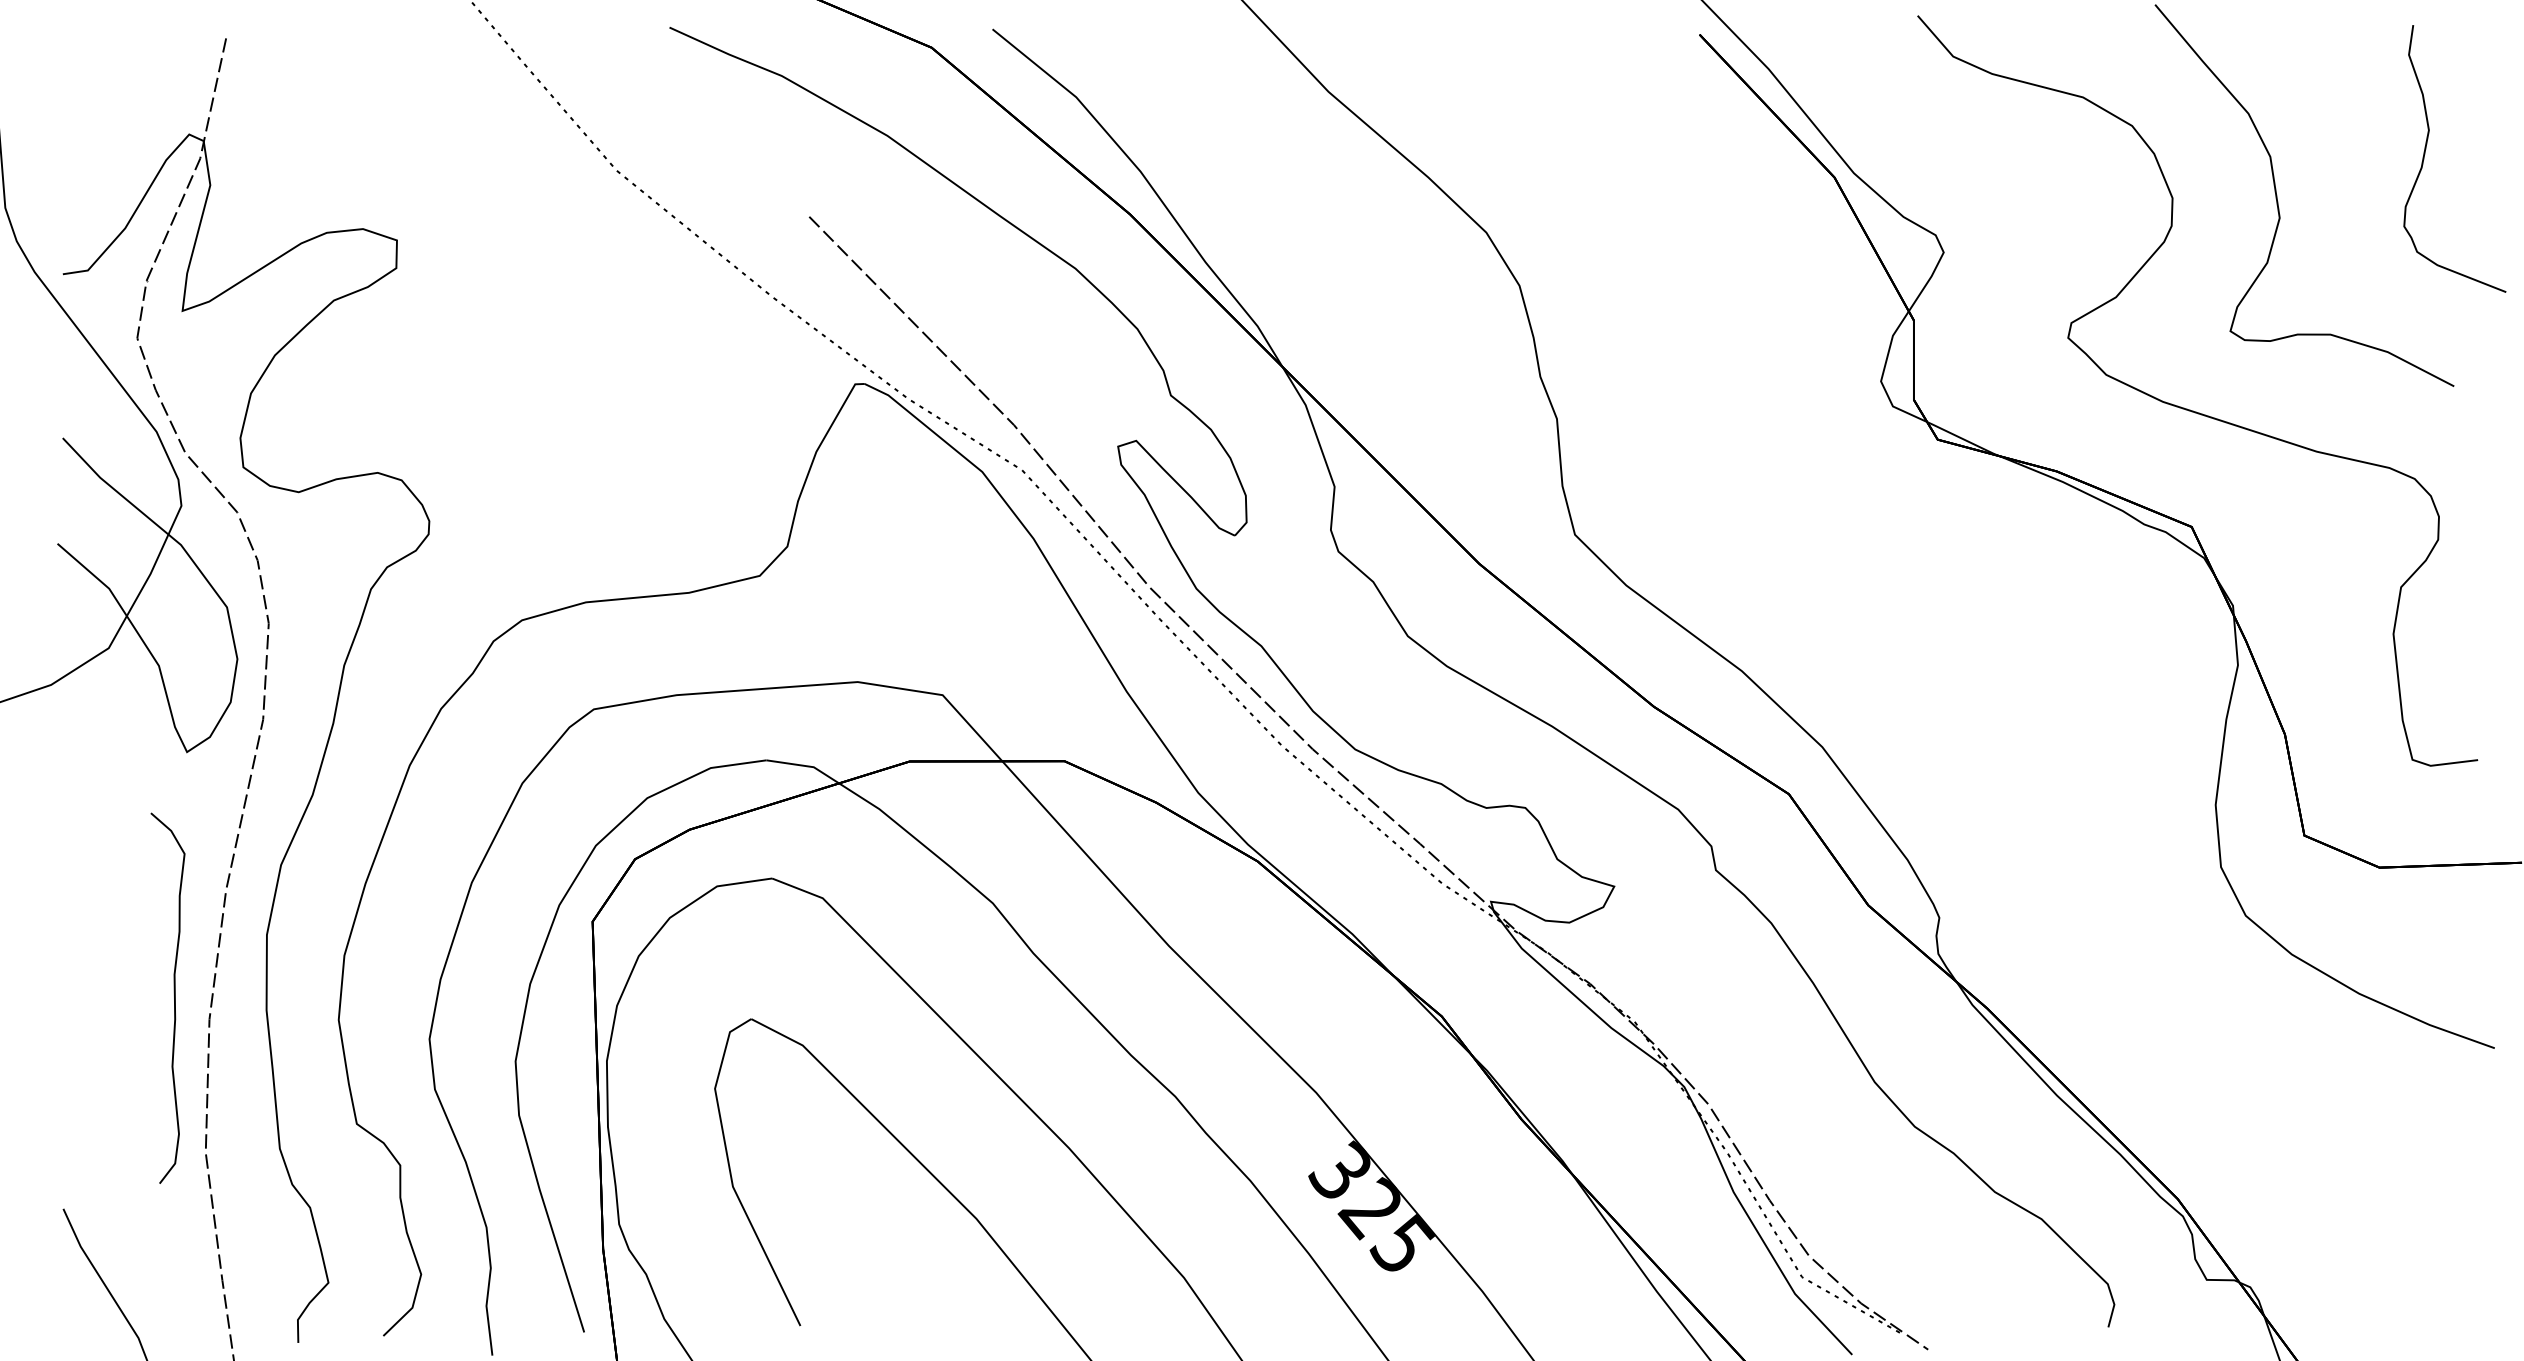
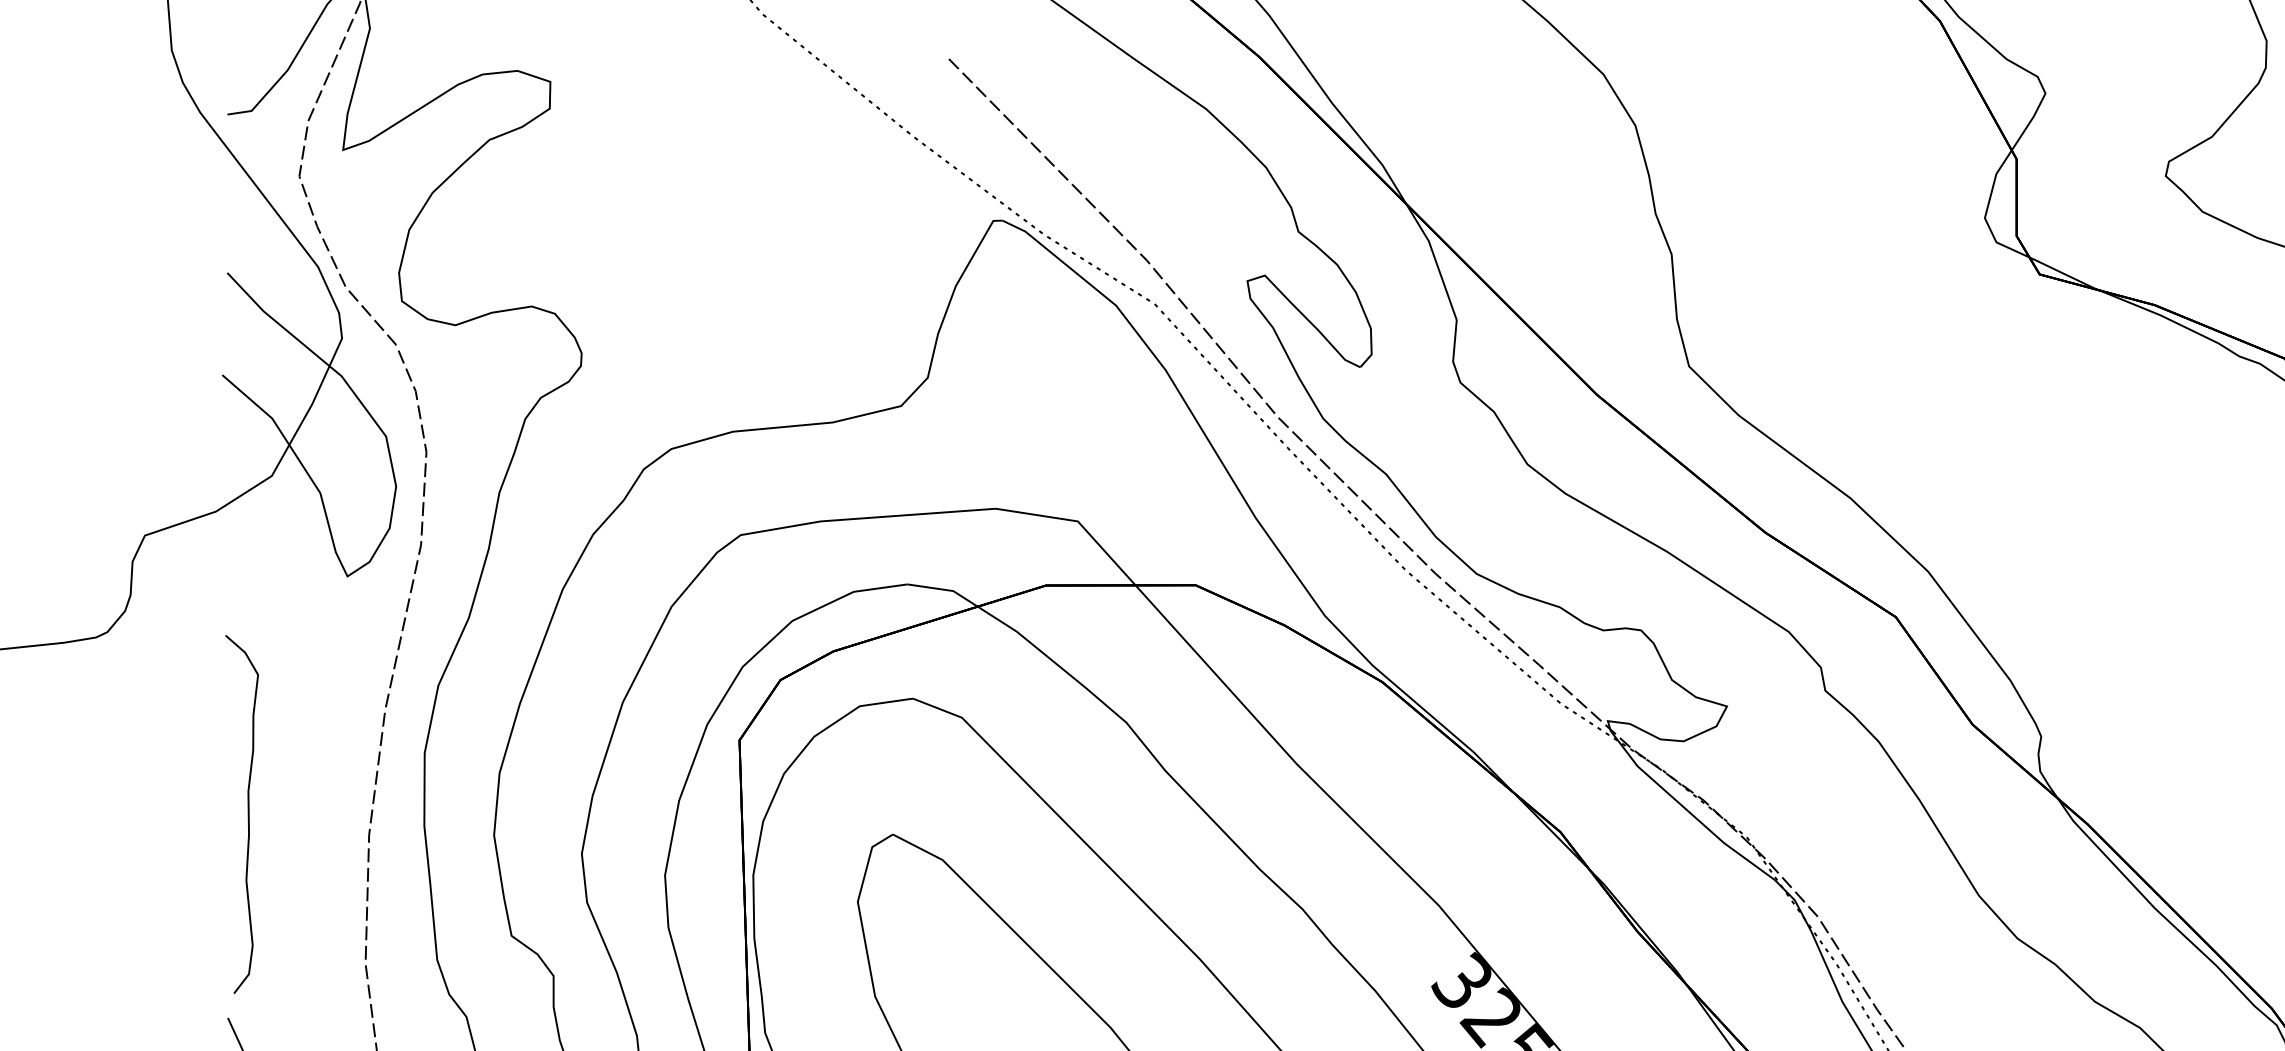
curve: (174, 997) -> (248, 813), moved

